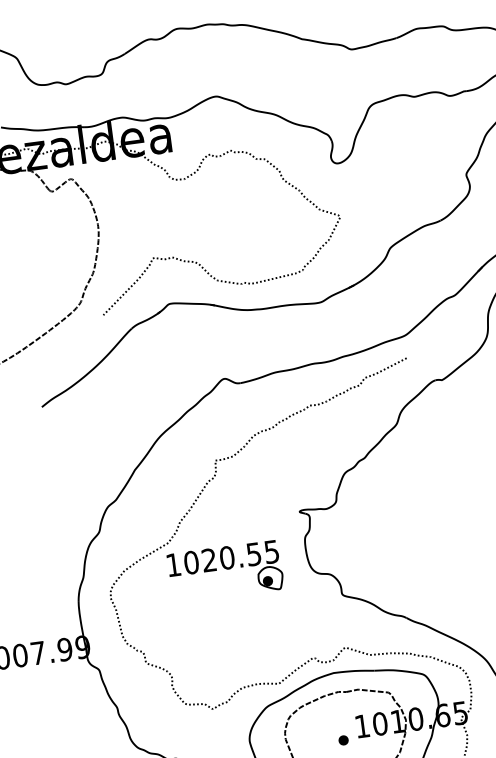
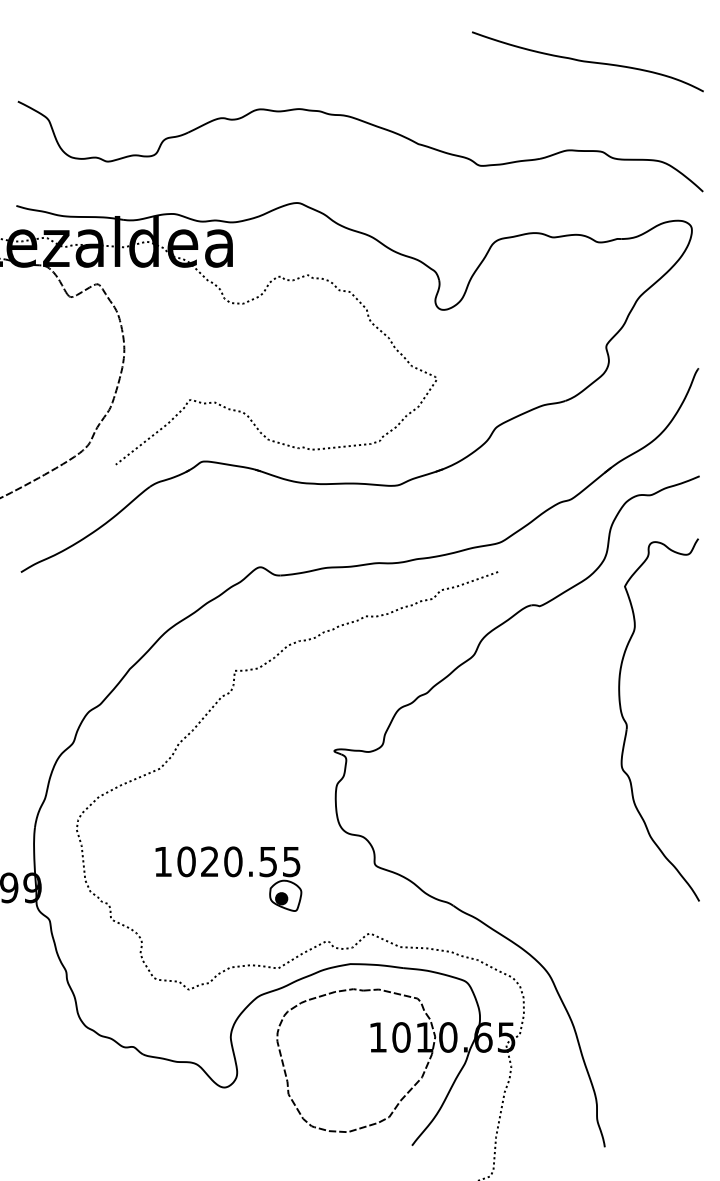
part: (225, 571) -> (228, 878), moved
part: (343, 739) -> (351, 1051), removed

